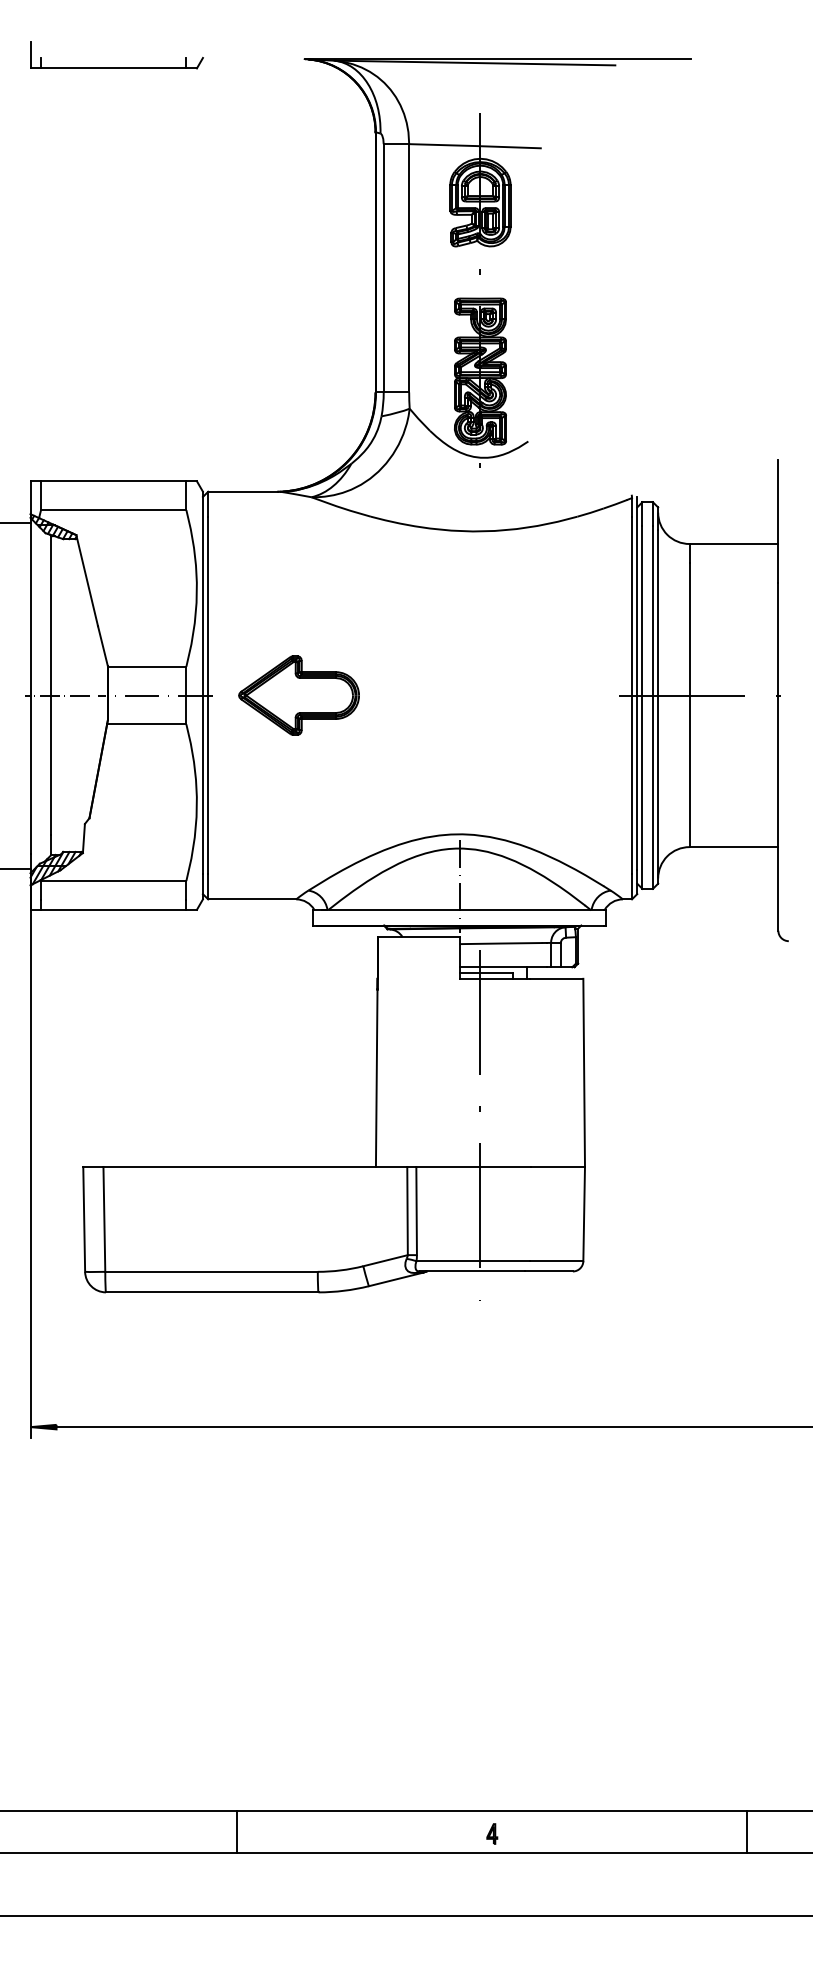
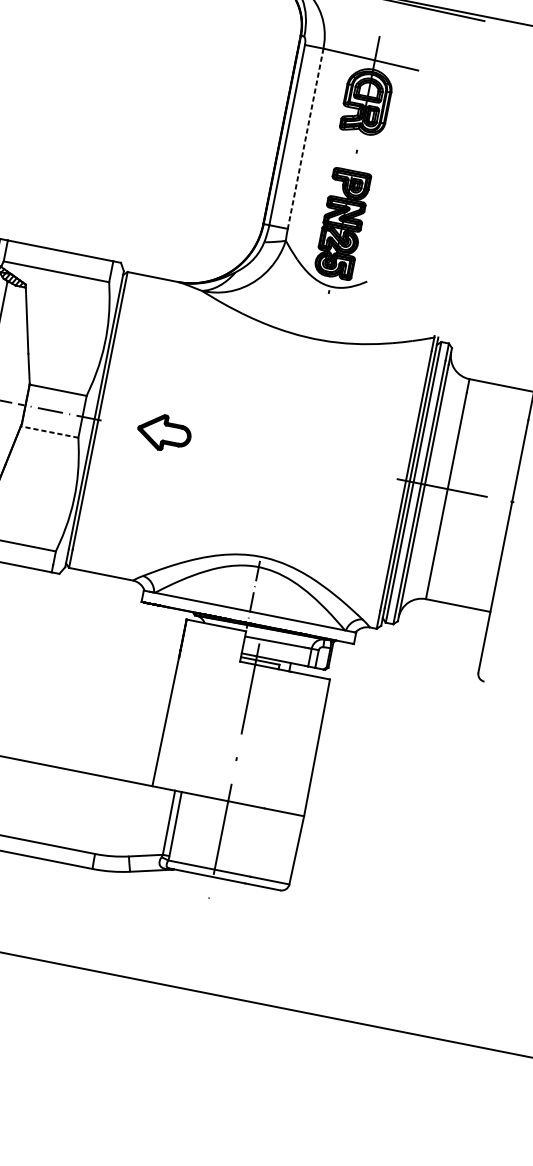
line: (409, 268) -> (305, 138), solid -> dashed
part: (298, 695) -> (163, 432), size x0.6
line: (146, 724) -> (49, 432), solid -> dashed

